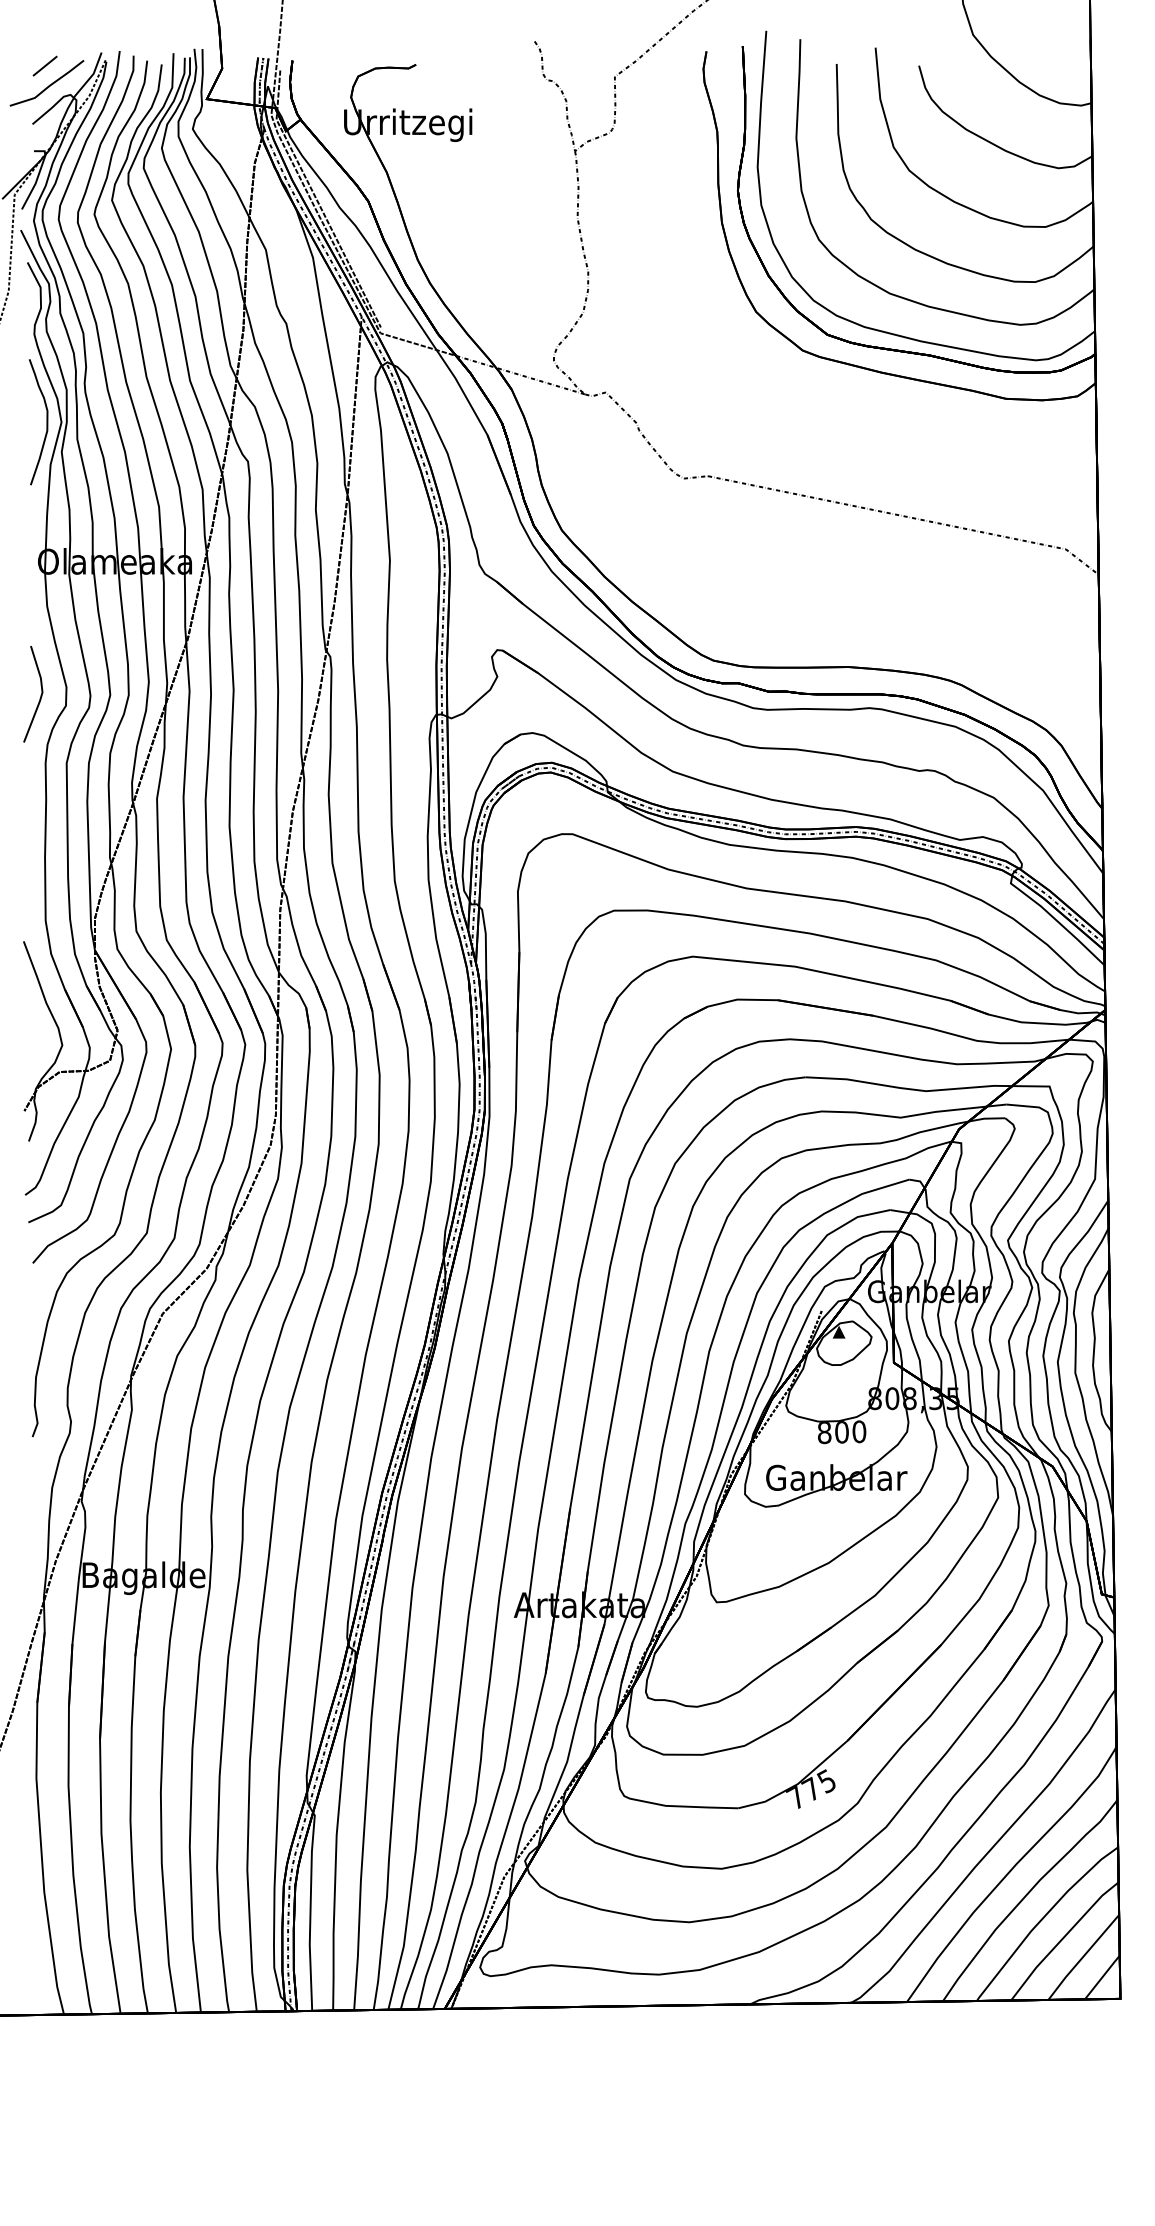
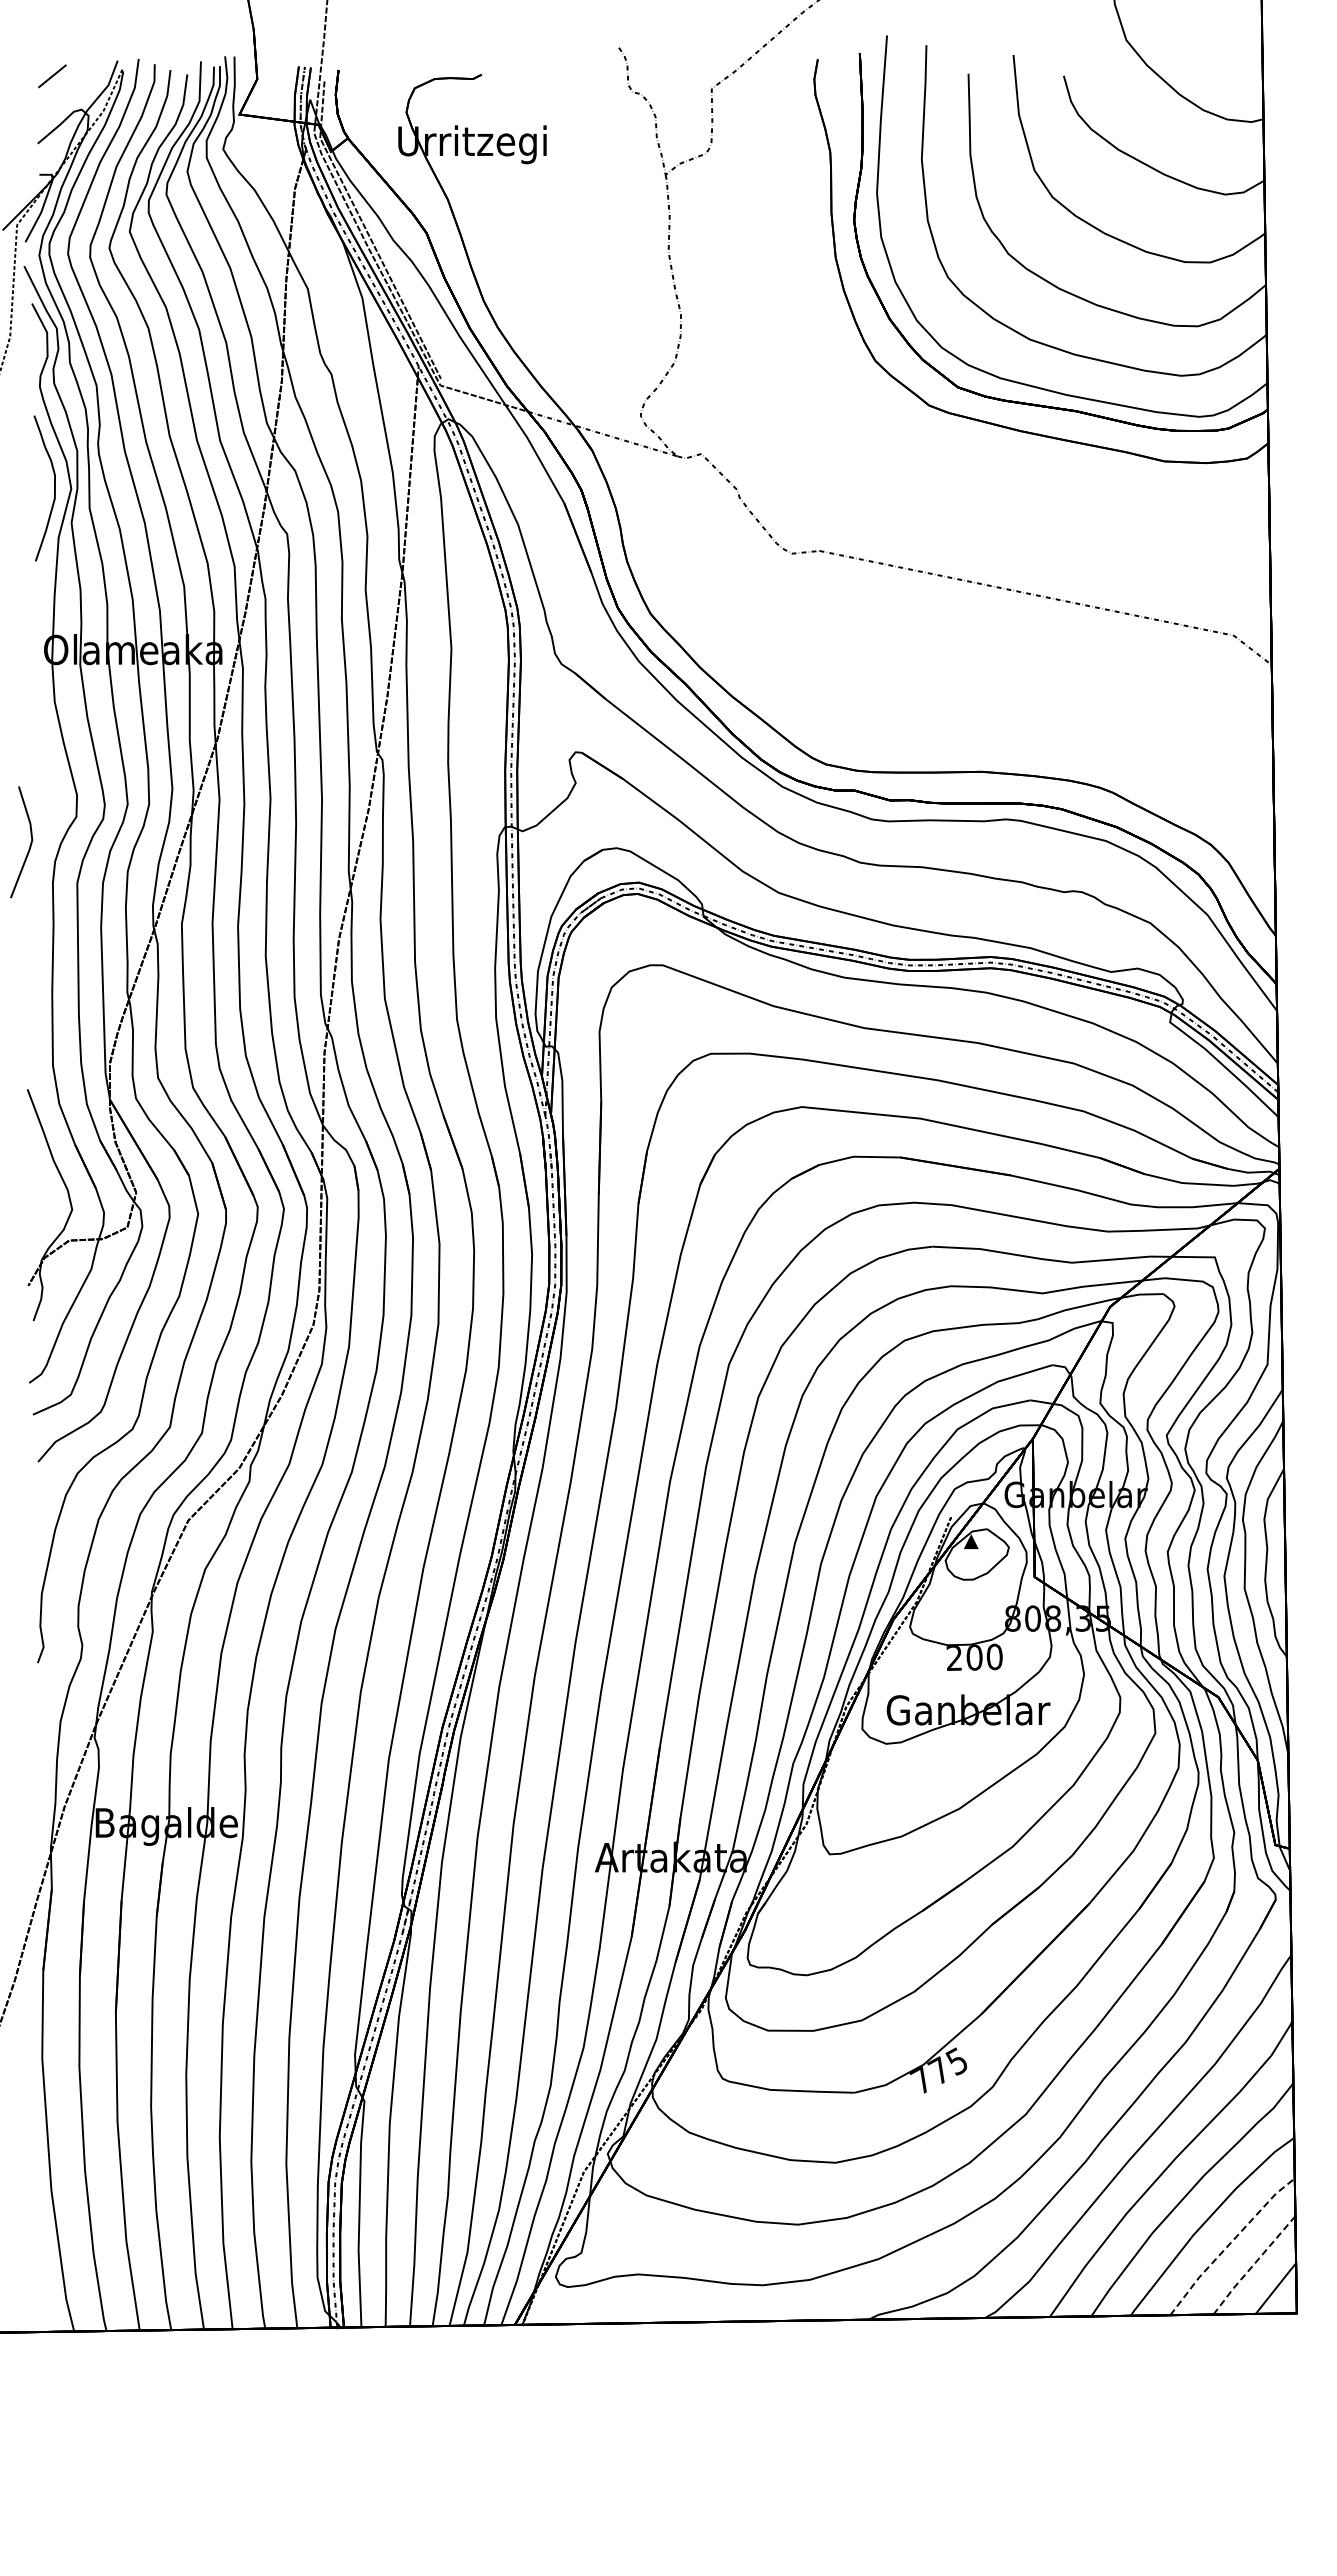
line: (48, 85) -> (56, 98), removed
line: (40, 696) -> (29, 845), moved
text: (824, 1433) -> (954, 1658), 800 -> 200
line: (1062, 1938) -> (1229, 2243), solid -> dashed
line: (1082, 1957) -> (1253, 2265), solid -> dashed

